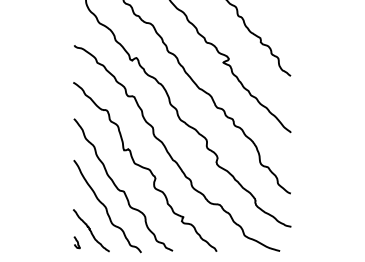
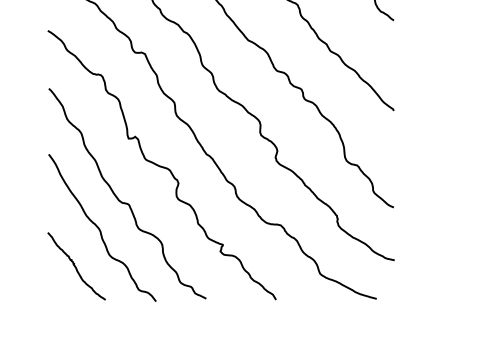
curve: (76, 241) -> (52, 283), removed

